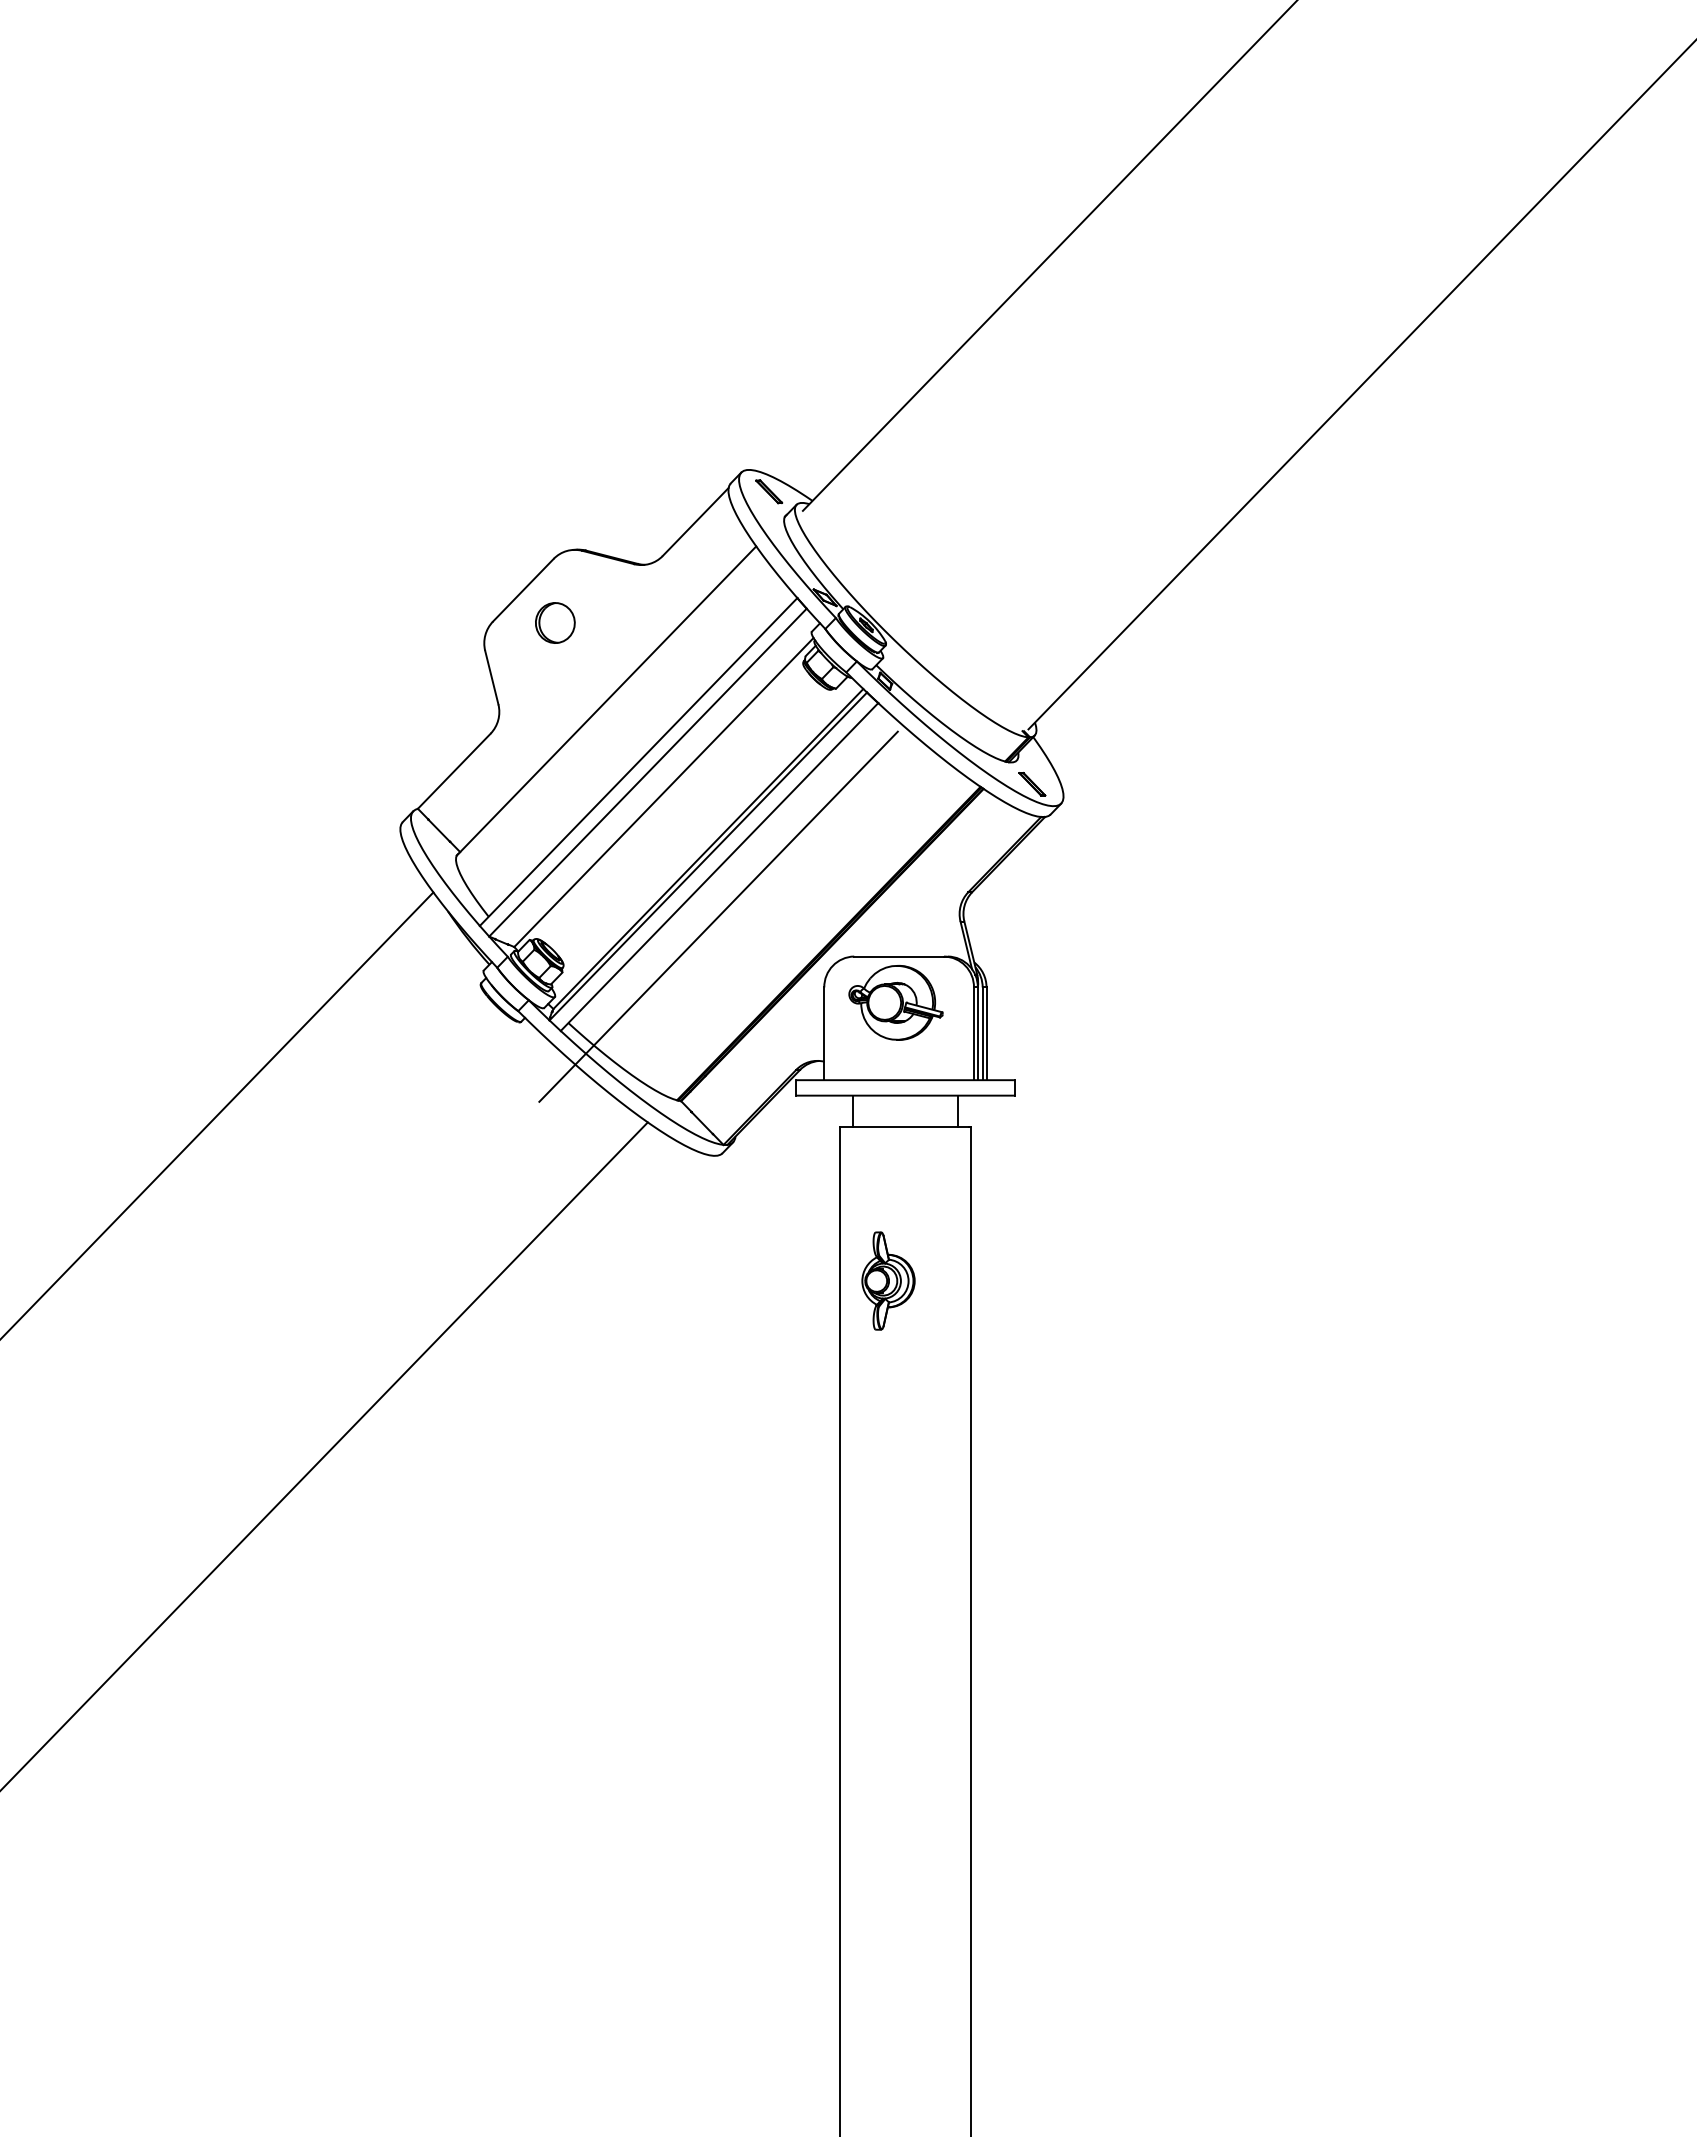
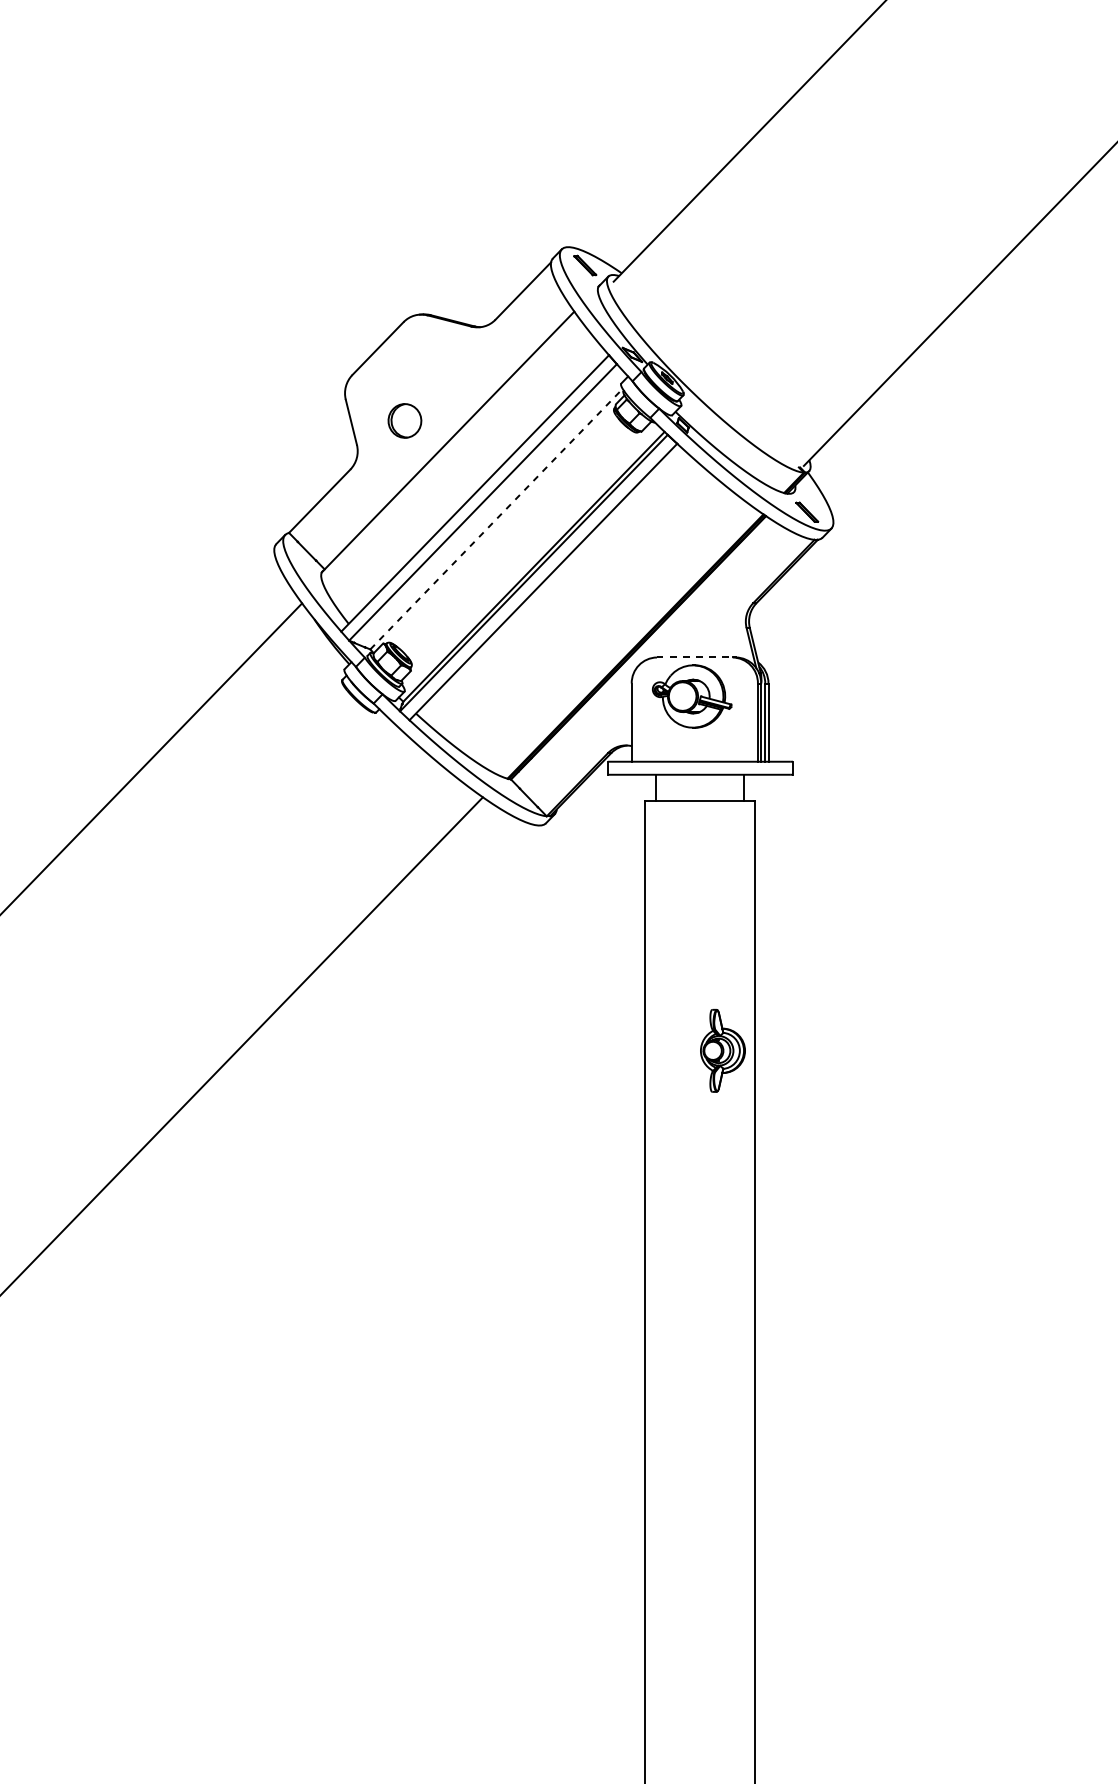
part: (555, 622) -> (405, 420), moved
line: (664, 792) -> (496, 519), solid -> dashed
line: (718, 916) -> (542, 623), removed
line: (899, 956) -> (695, 657), solid -> dashed
part: (888, 1280) -> (722, 1050), moved

